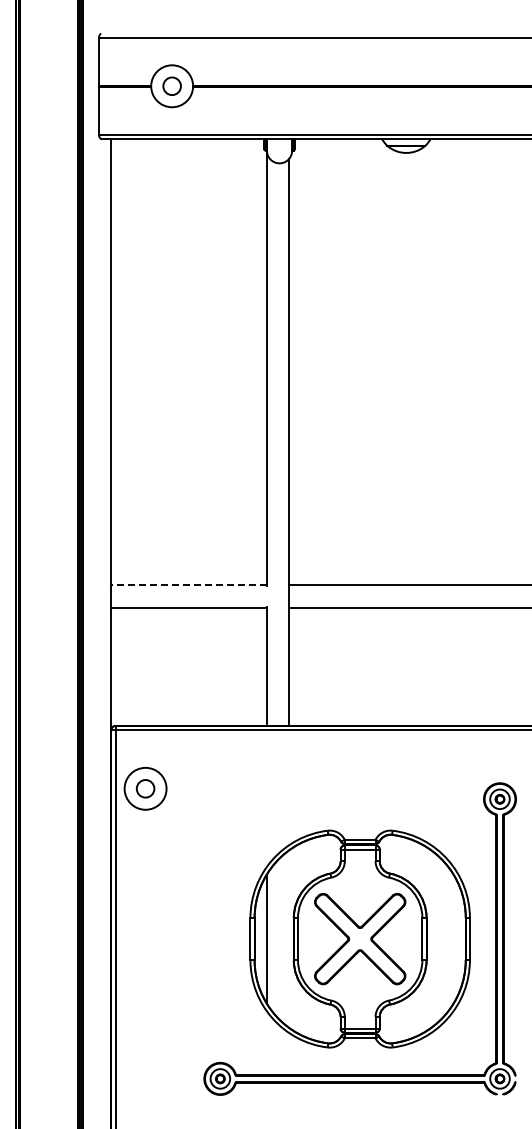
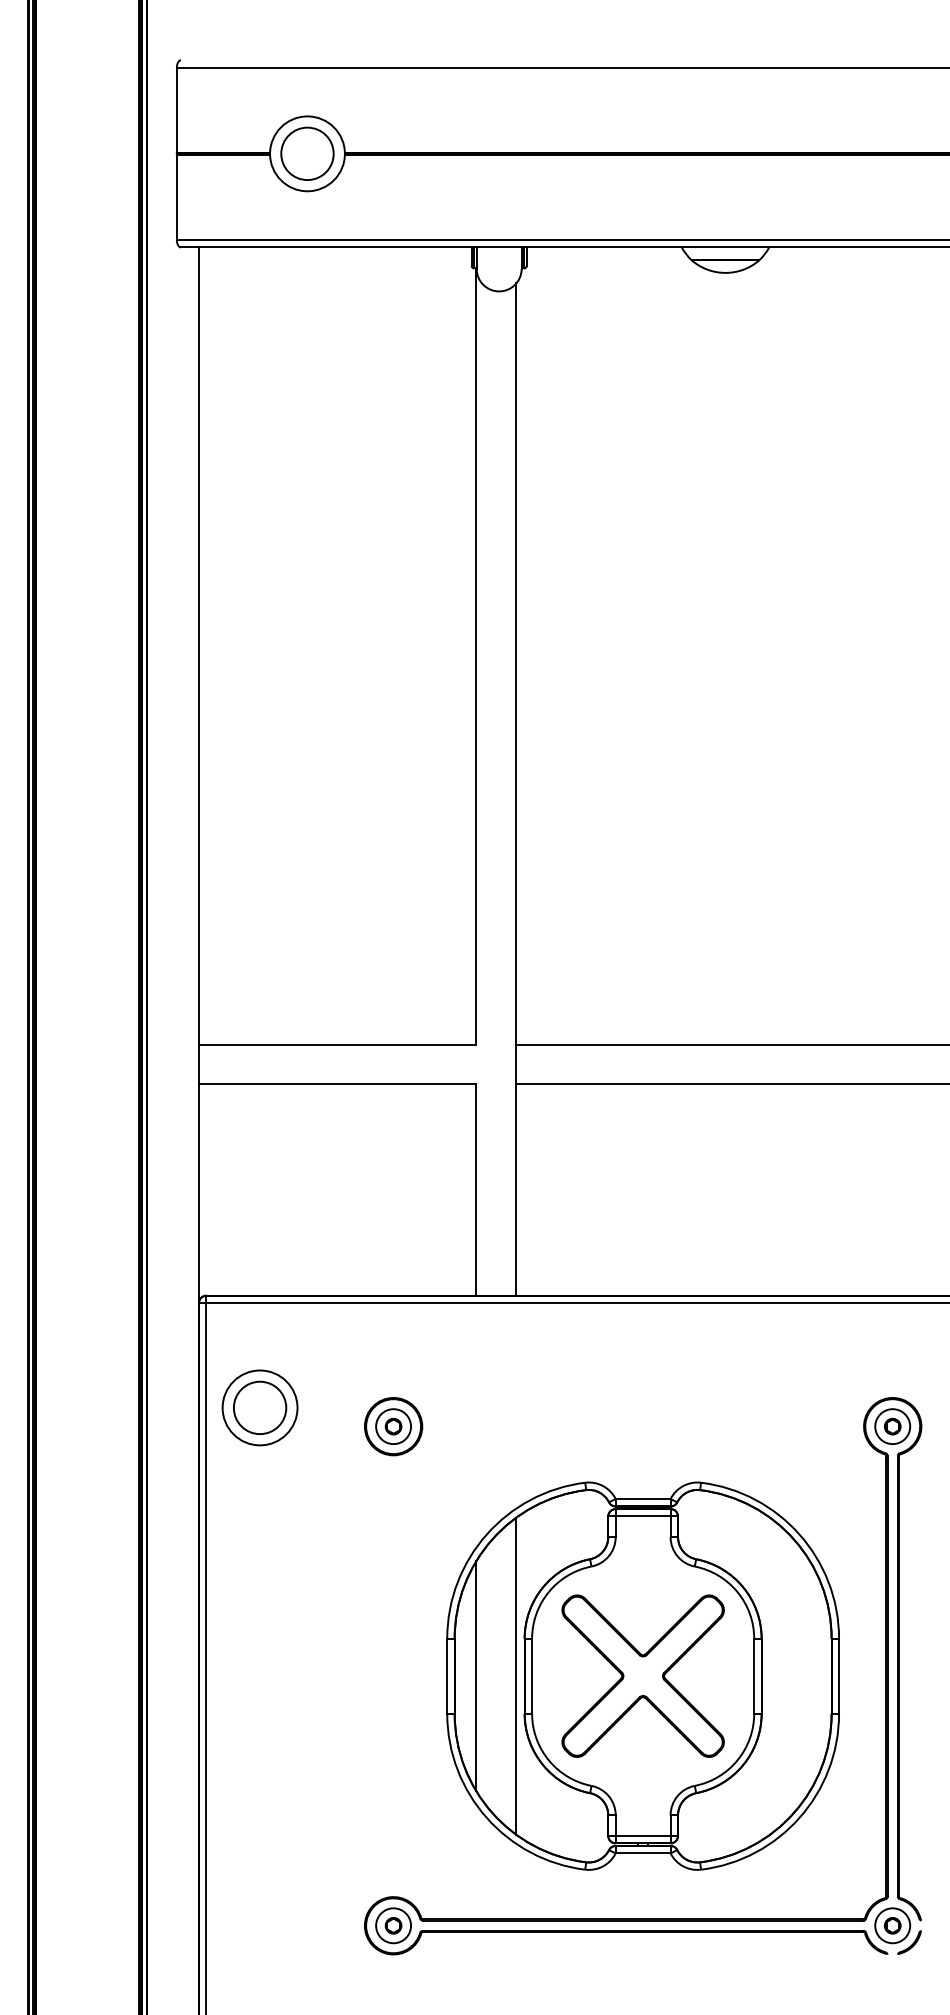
circle: (171, 85) -> (306, 152), size x1.67
line: (189, 585) -> (338, 1044), dashed -> solid
circle: (145, 788) -> (259, 1407), size x1.67
part: (220, 799) -> (393, 1426), added
line: (289, 938) -> (516, 1675), added

